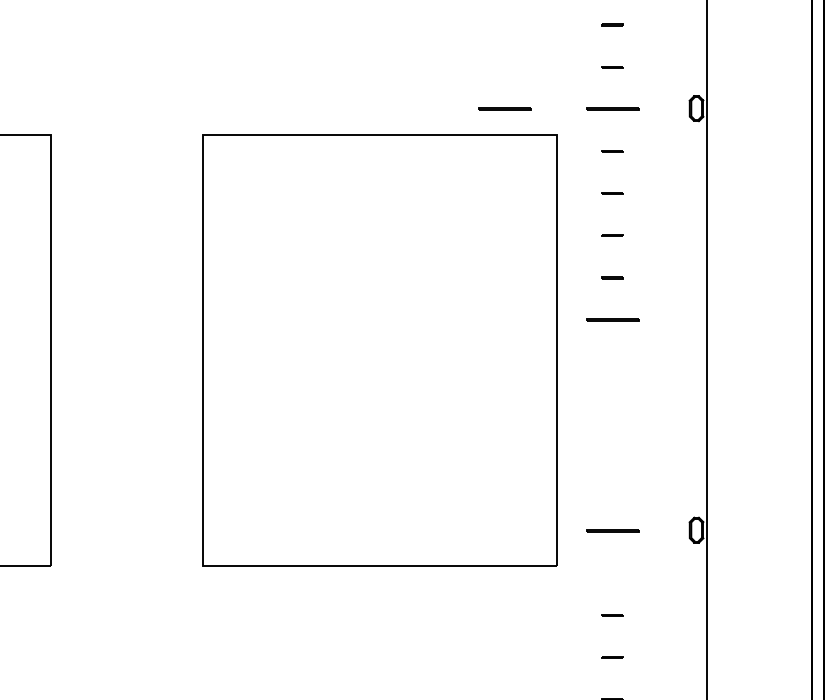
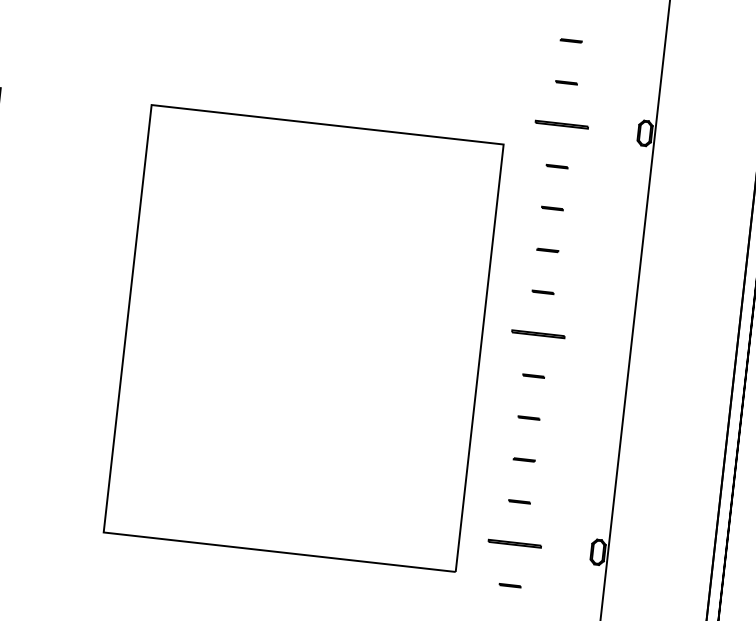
line: (504, 108) -> (454, 111), removed
line: (612, 362) -> (533, 376), added
line: (612, 404) -> (528, 418), added
line: (612, 446) -> (523, 459), added
line: (612, 488) -> (519, 501), added
line: (612, 573) -> (509, 585), added

